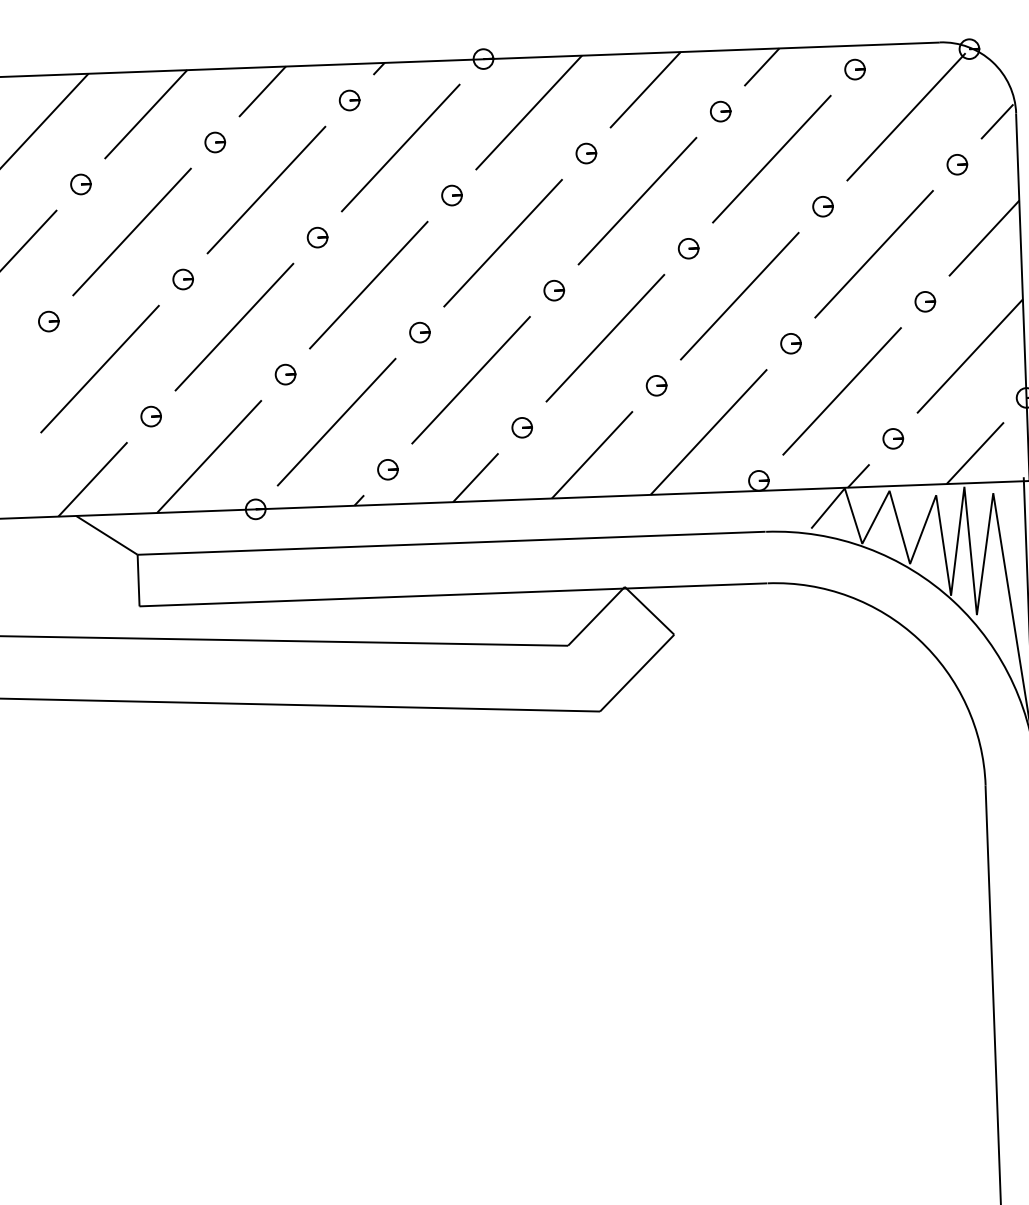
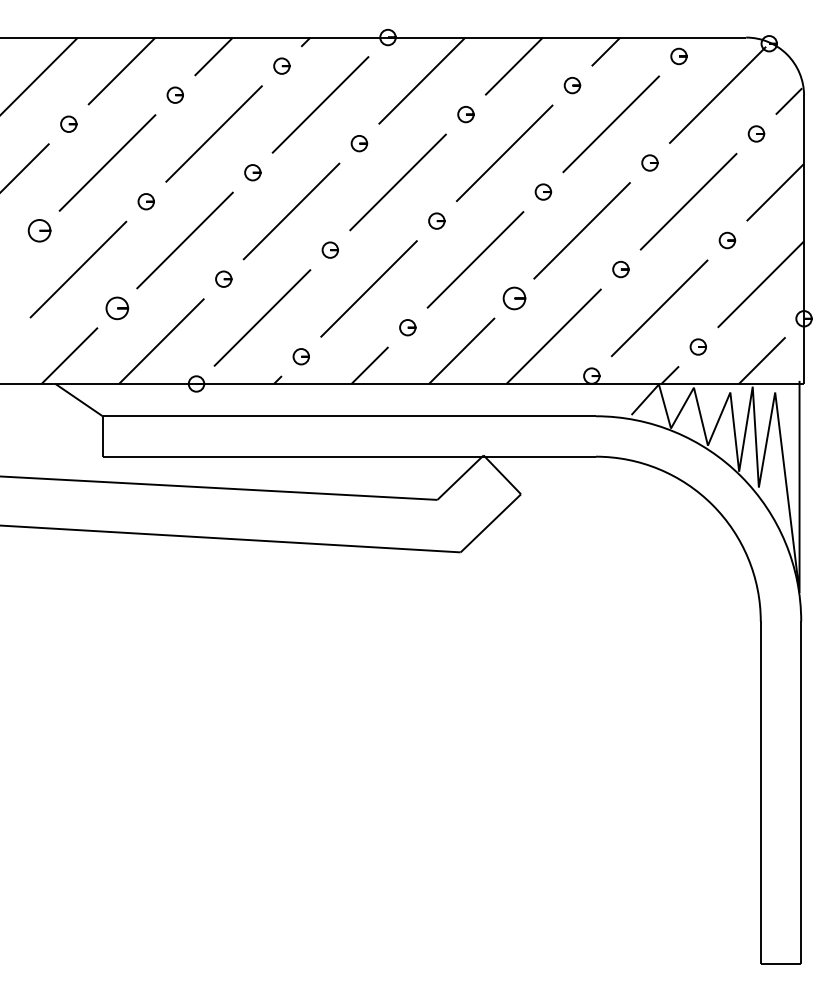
part: (48, 321) -> (39, 230), size x1.4
part: (655, 385) -> (513, 298), size x1.4
part: (150, 415) -> (116, 307), size x1.4

